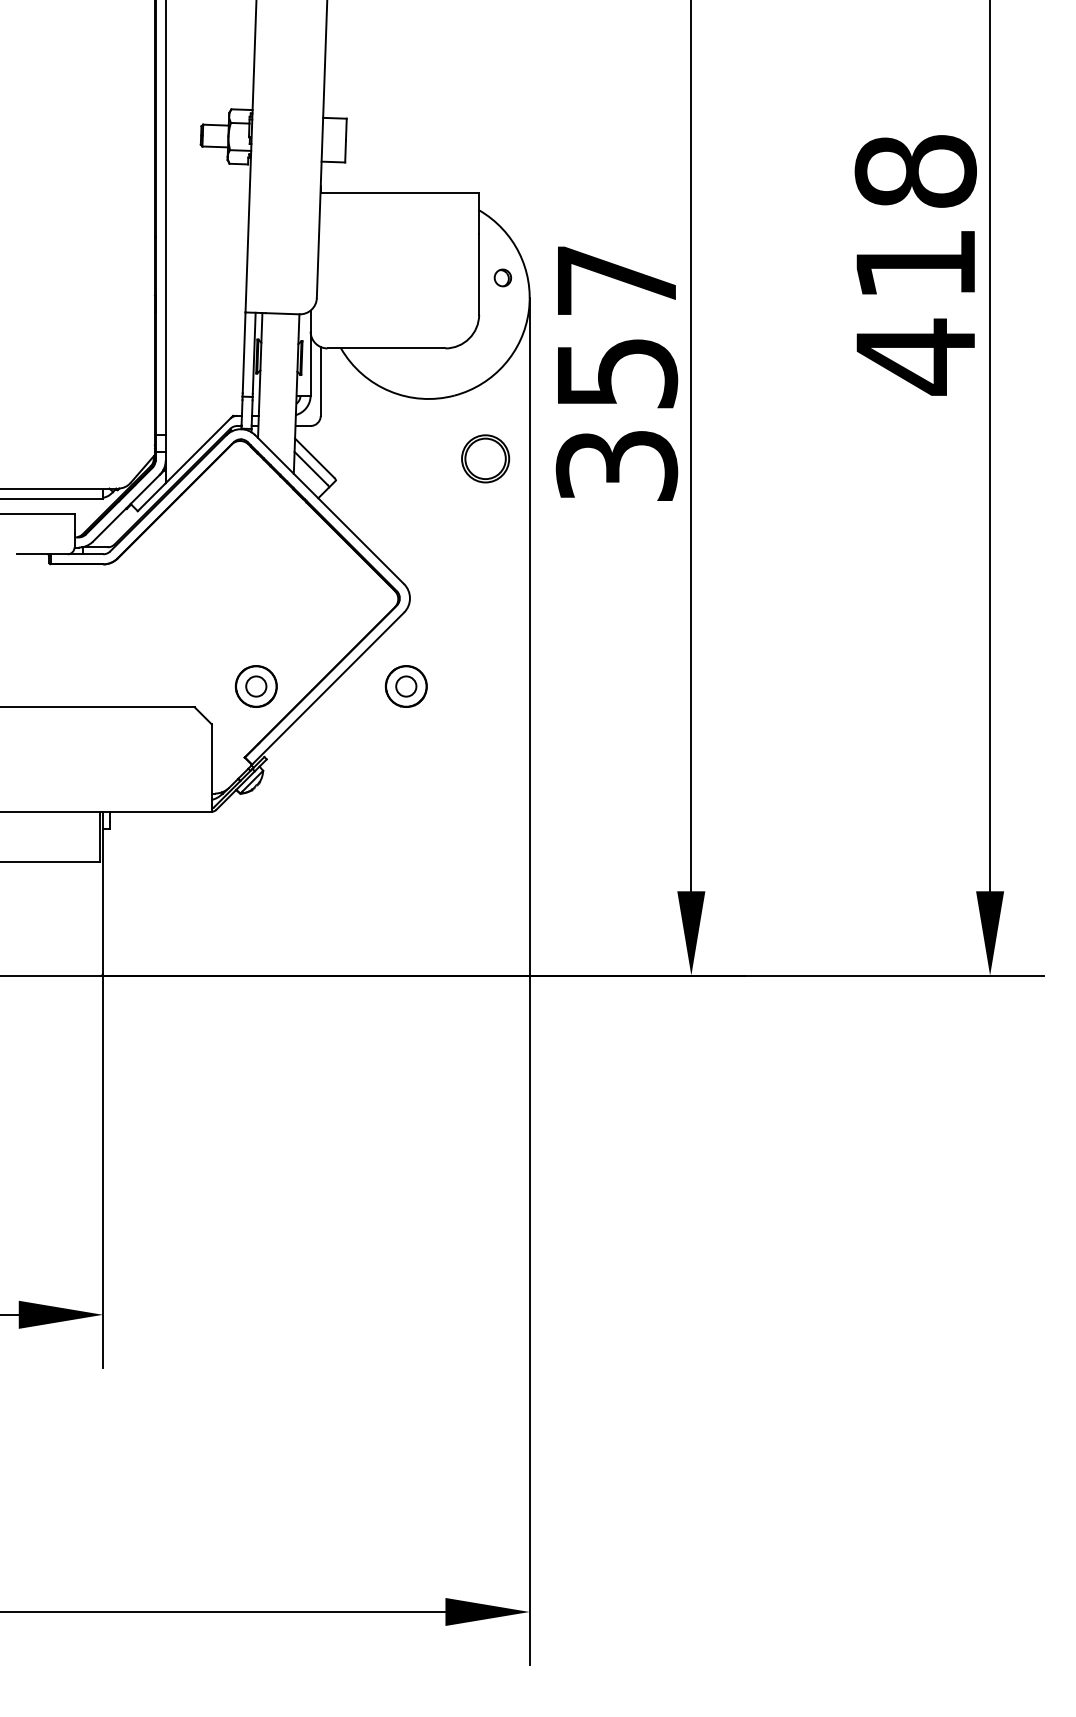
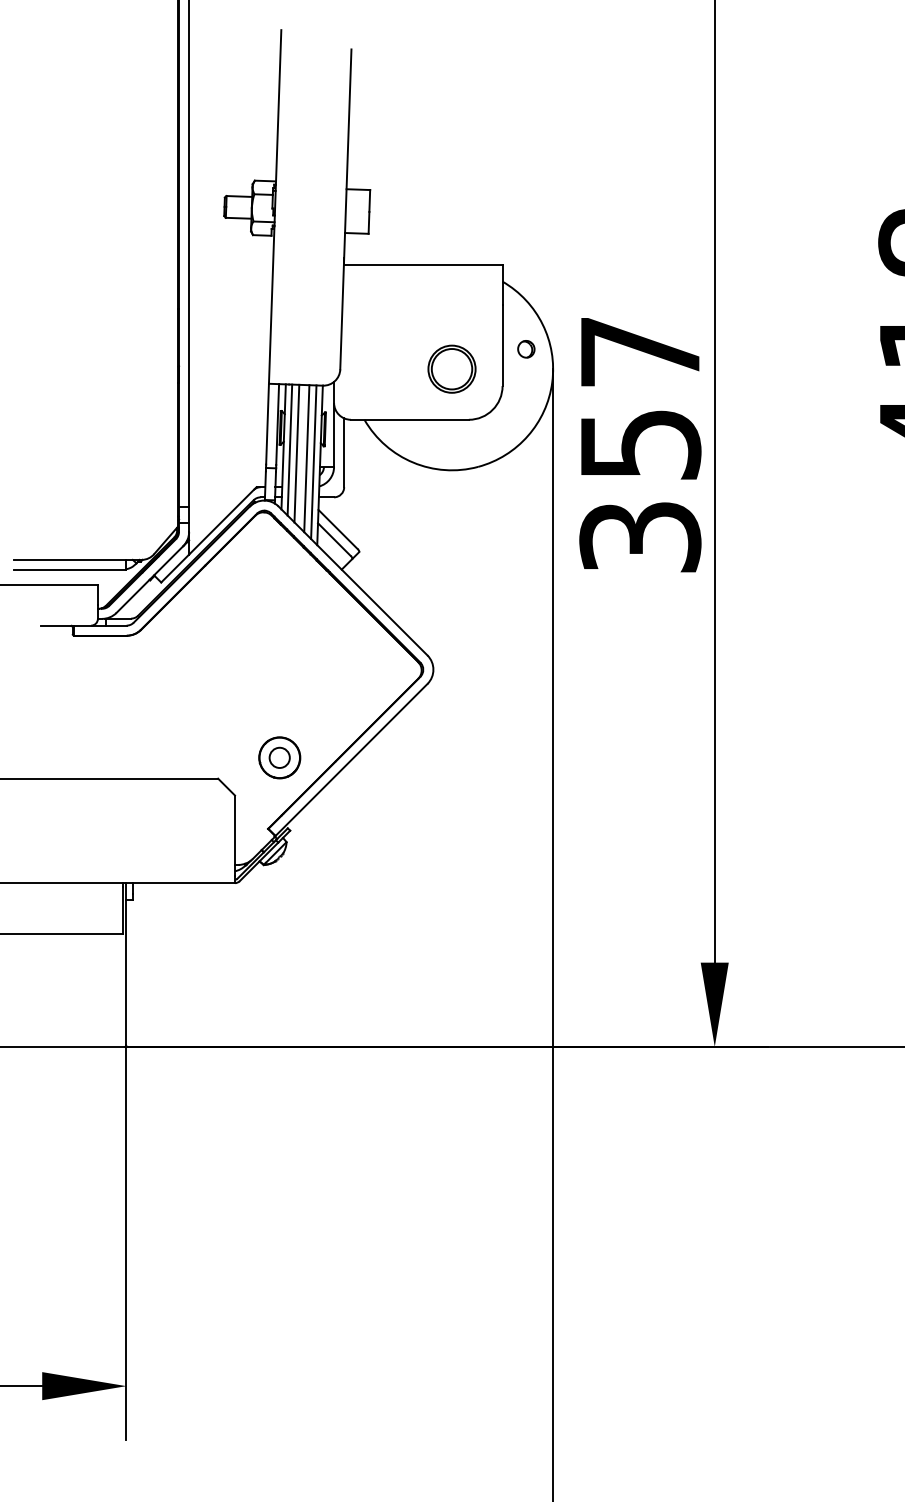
line: (266, 378) -> (289, 449), added
line: (273, 382) -> (296, 453), added
line: (282, 386) -> (305, 457), added
line: (290, 390) -> (313, 461), added
part: (485, 458) -> (451, 368), moved
part: (405, 686) -> (428, 757), removed

